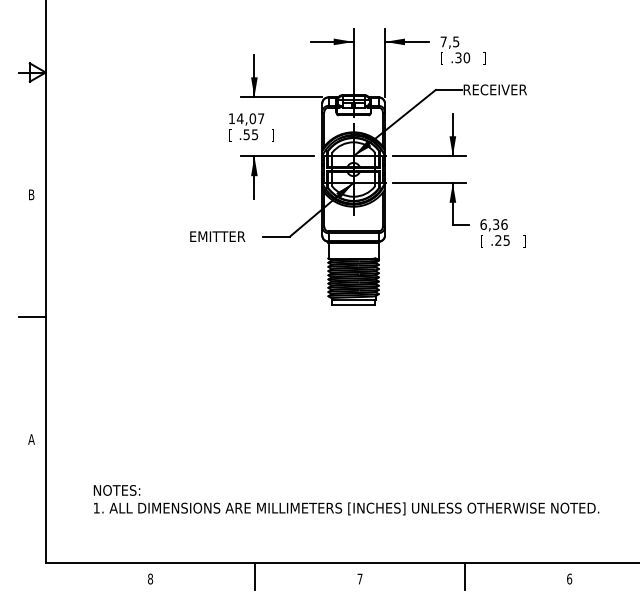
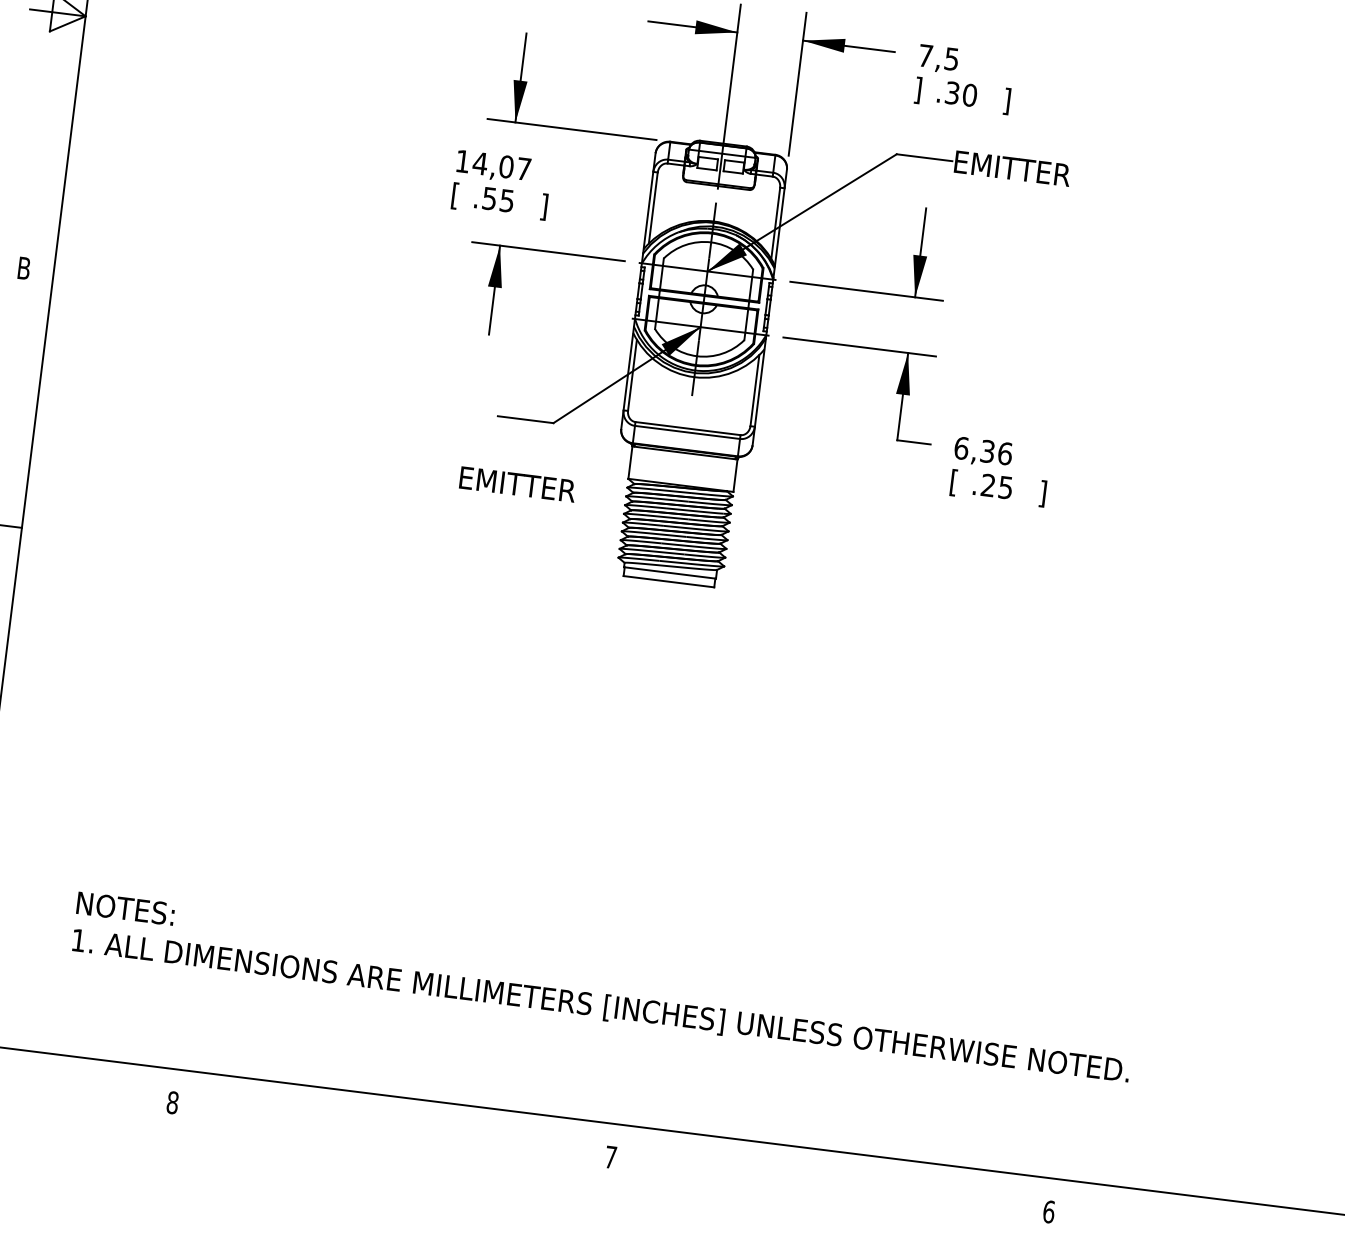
text: (442, 58) -> (918, 90), [ -> ]
text: (495, 89) -> (1021, 168), RECEIVER -> EMITTER
text: (217, 236) -> (517, 484), moved
line: (255, 576) -> (392, 1124), removed
line: (464, 576) -> (829, 1179), removed

